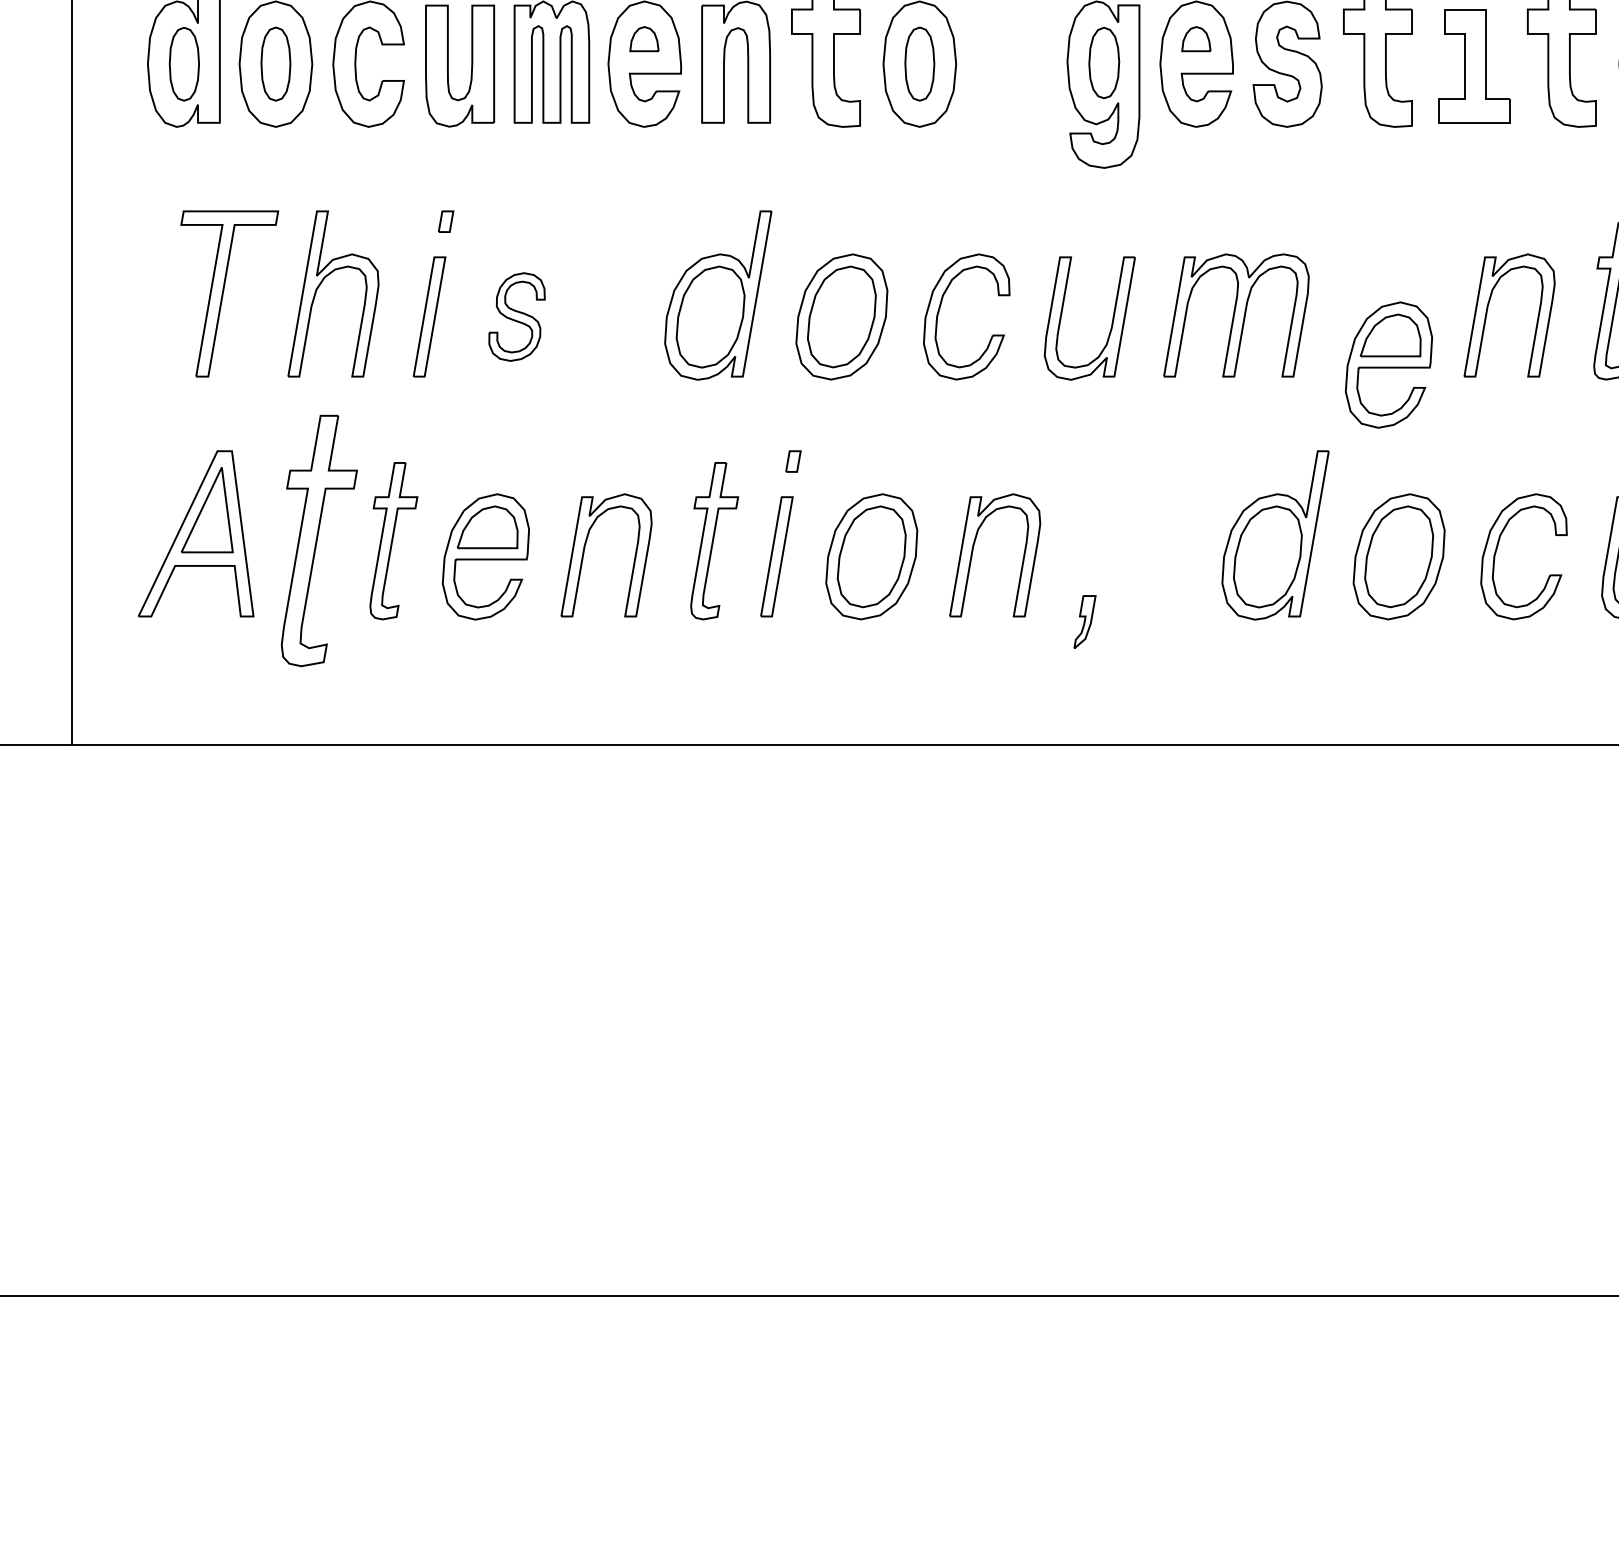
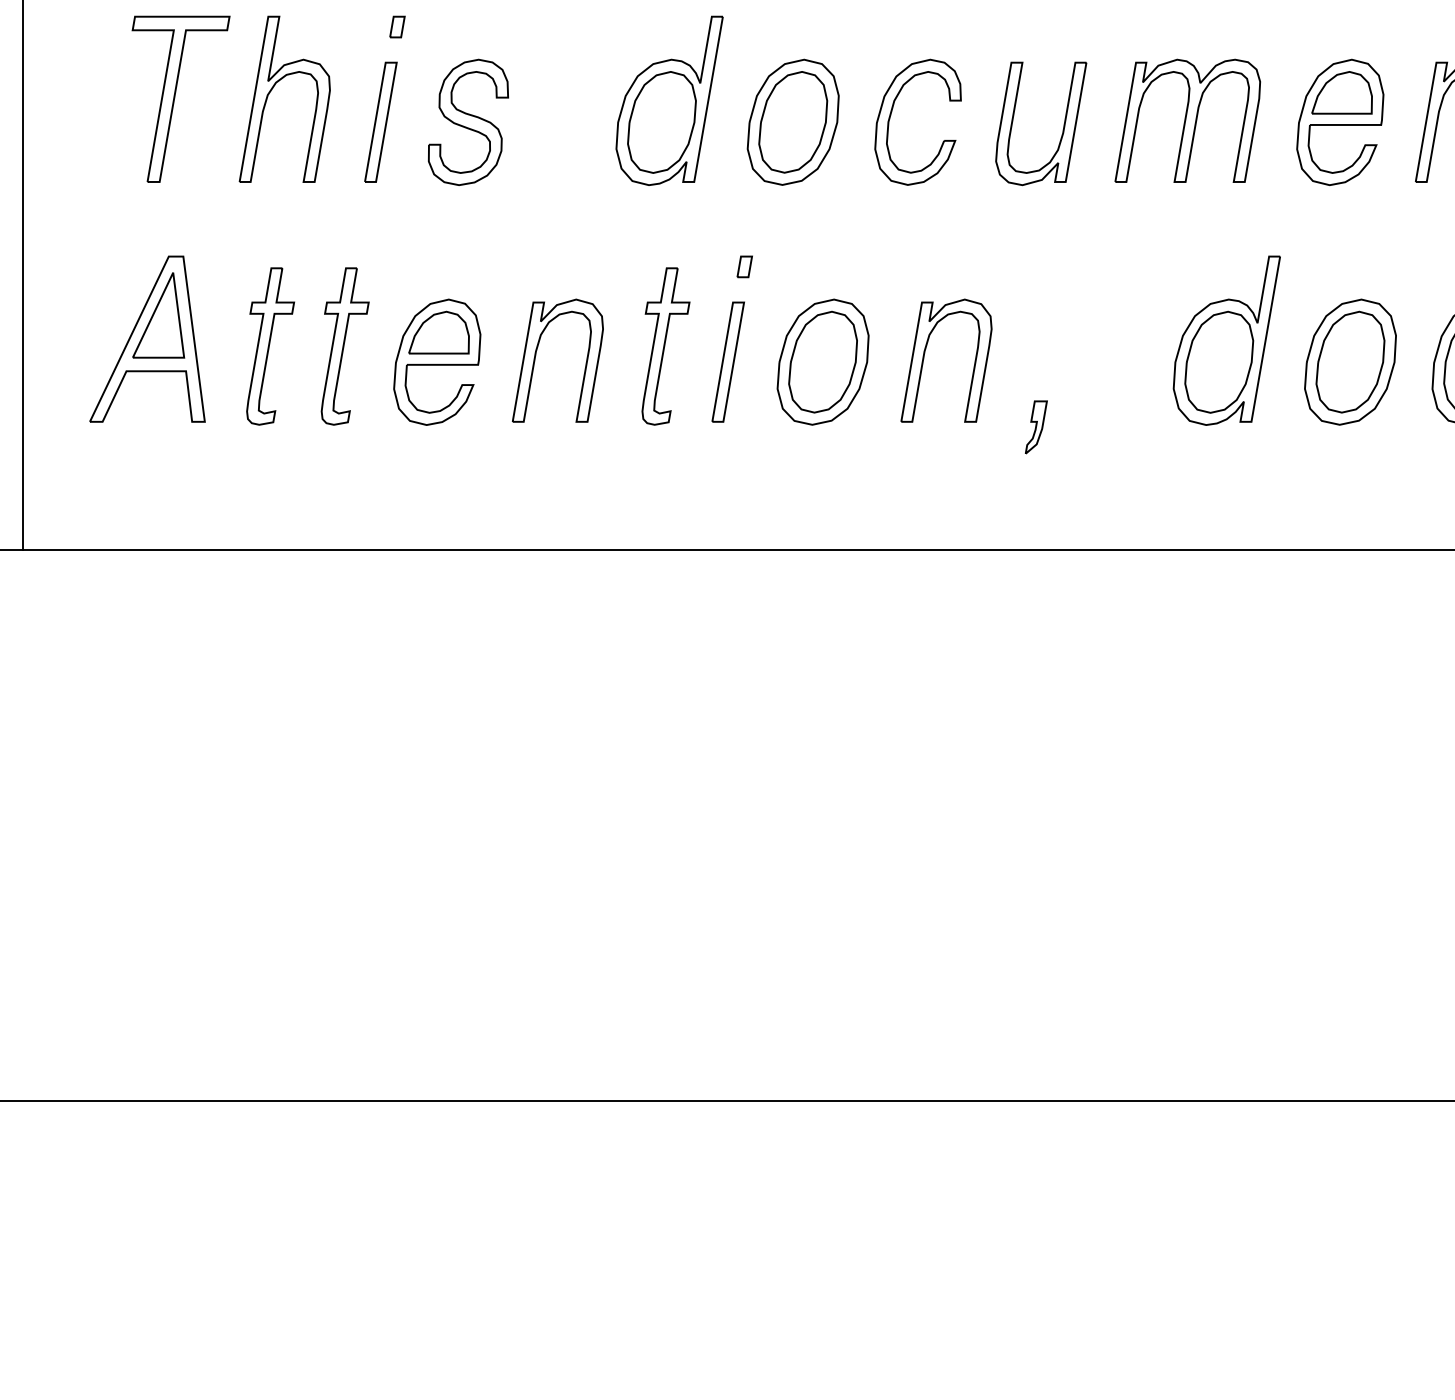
part: (516, 316) -> (467, 121), size x1.43
part: (1388, 364) -> (1339, 121), moved
part: (318, 541) -> (269, 346), size x0.62

